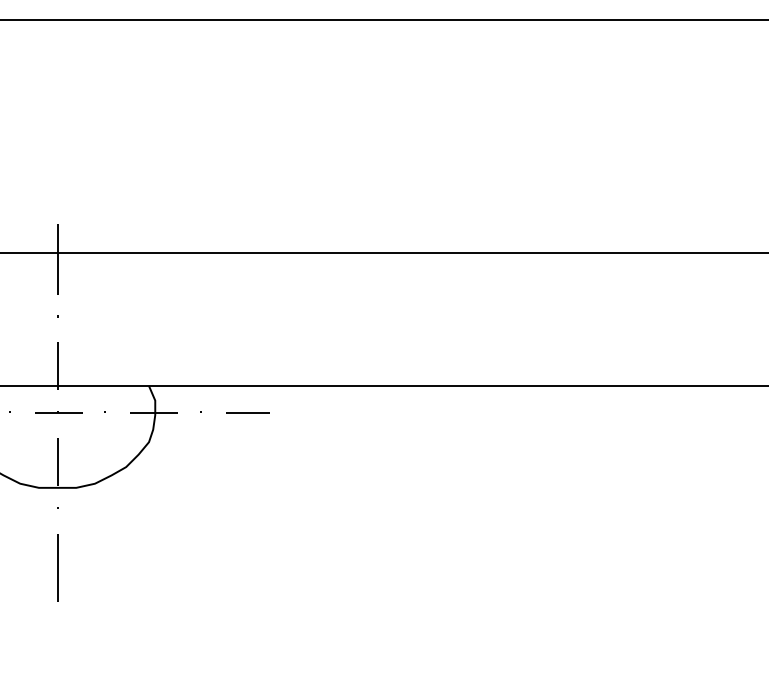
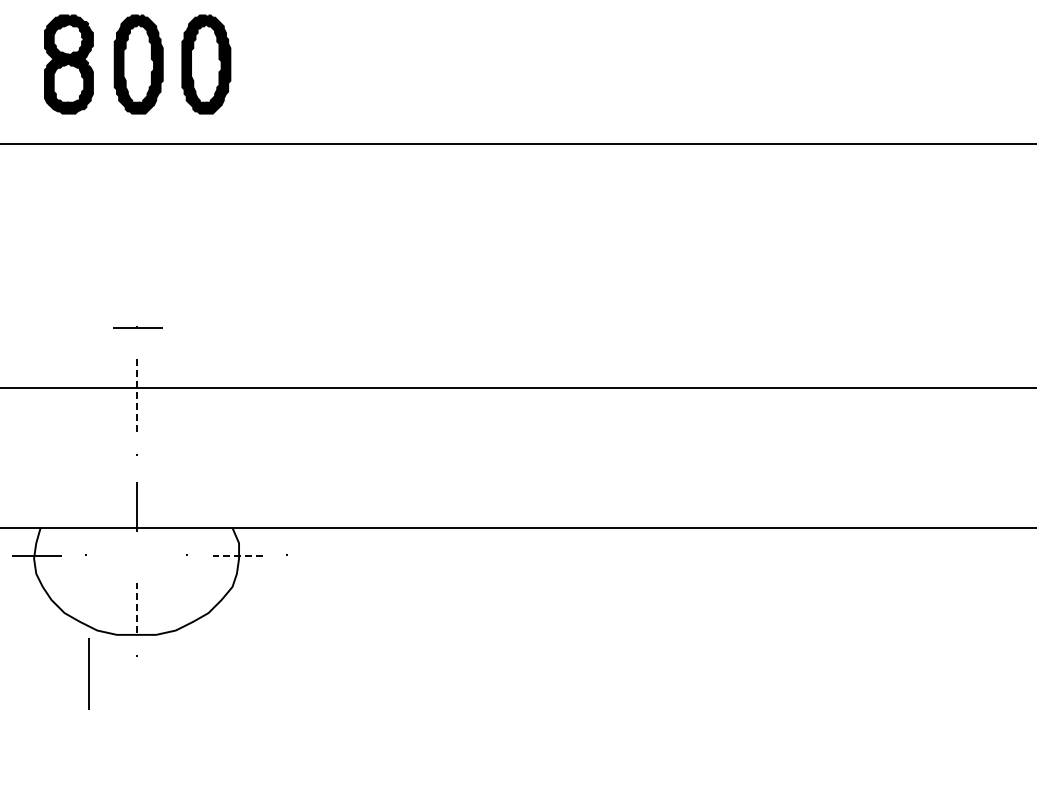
line: (57, 258) -> (136, 394), solid -> dashed
line: (58, 412) -> (137, 327), moved
line: (247, 412) -> (335, 555), removed
line: (153, 413) -> (237, 556), solid -> dashed
line: (57, 461) -> (136, 607), solid -> dashed
line: (57, 567) -> (88, 673), moved

